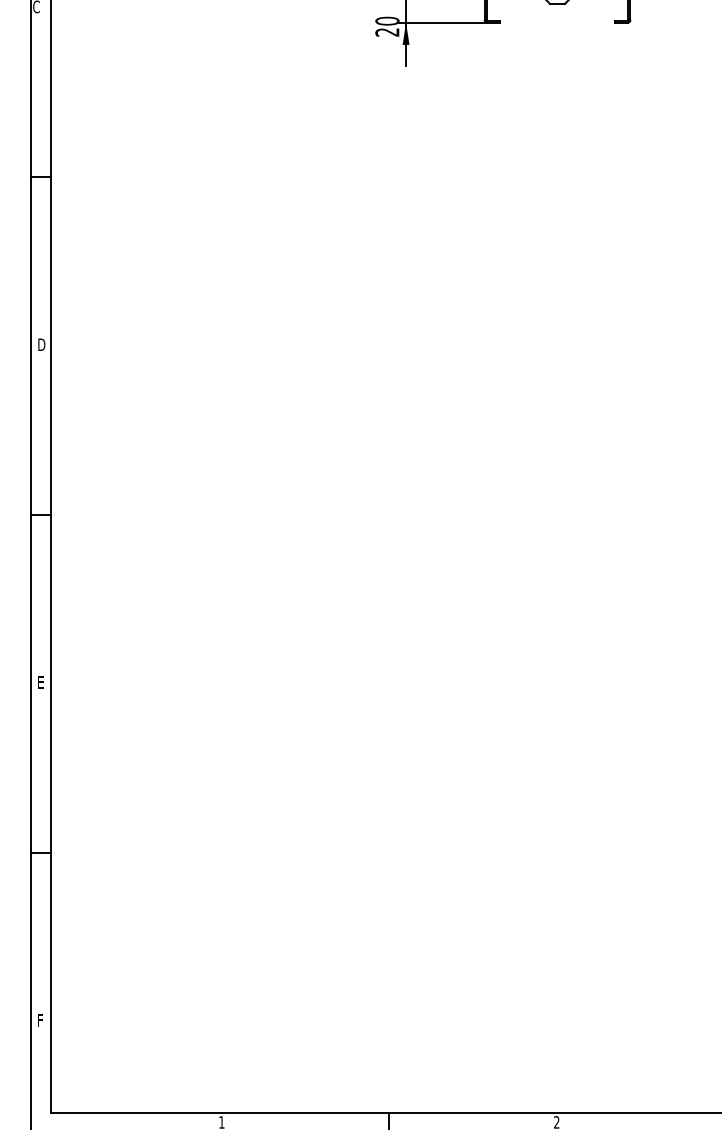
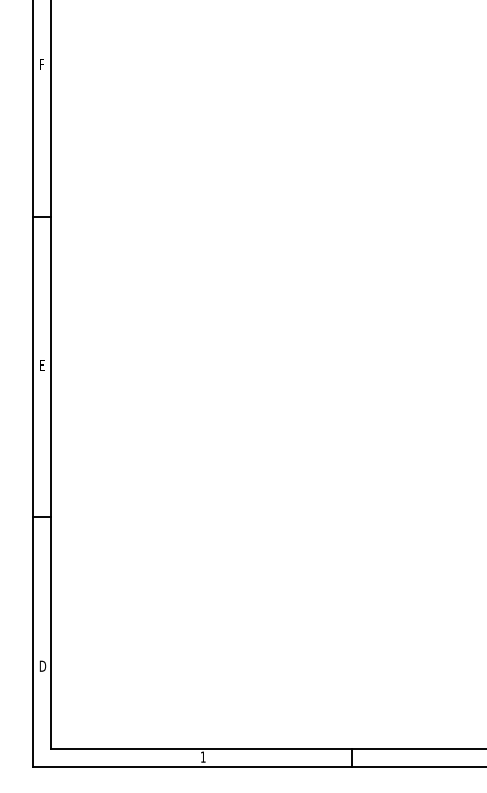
text: (41, 344) -> (42, 64), D -> F
text: (41, 1020) -> (42, 666), F -> D

